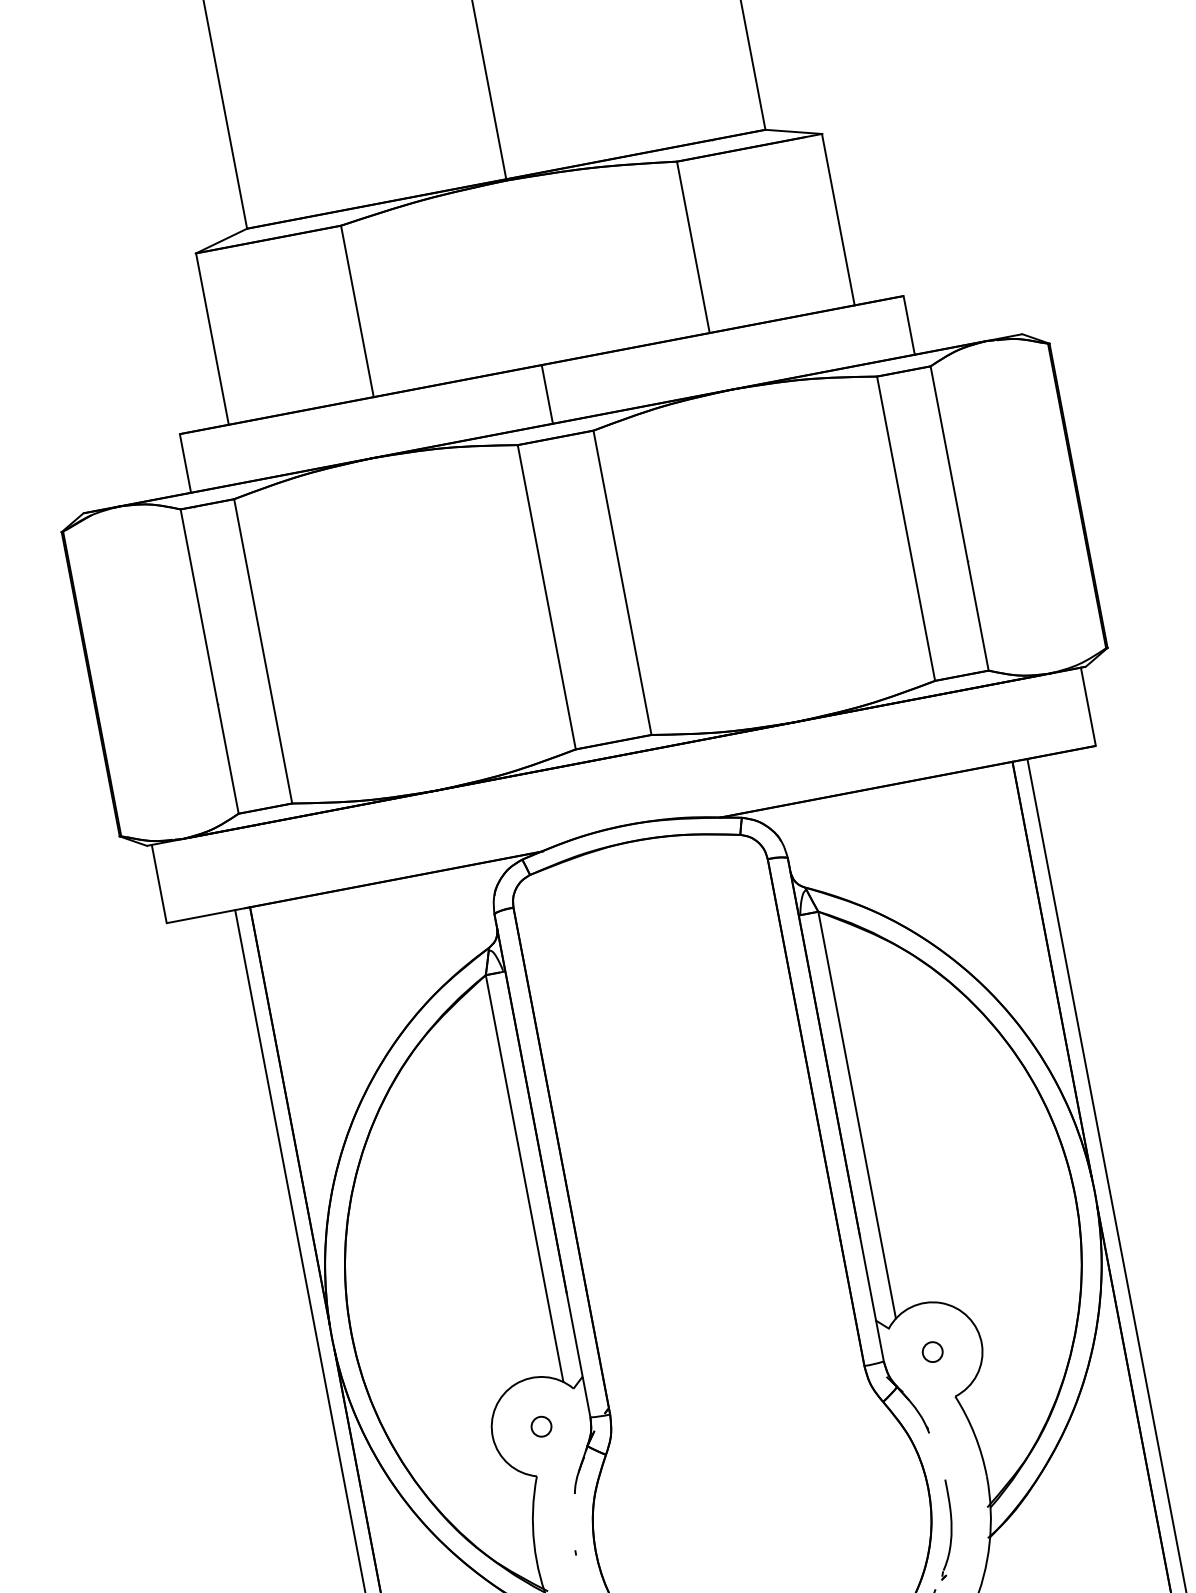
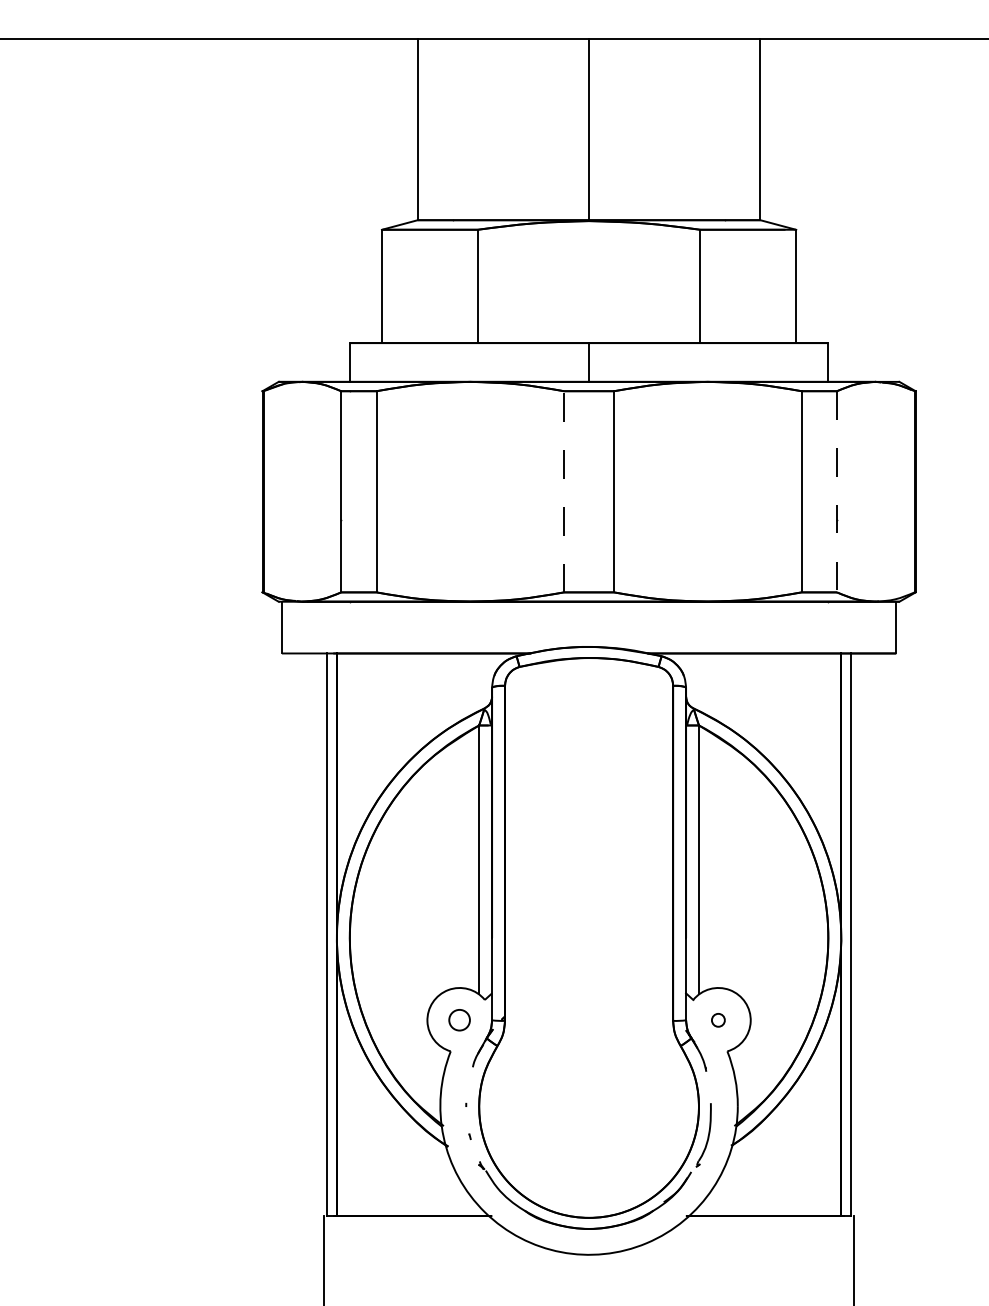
line: (960, 517) -> (837, 491), solid -> dashed
line: (547, 596) -> (564, 491), solid -> dashed
circle: (541, 1427) -> (459, 1020), size x1.6

